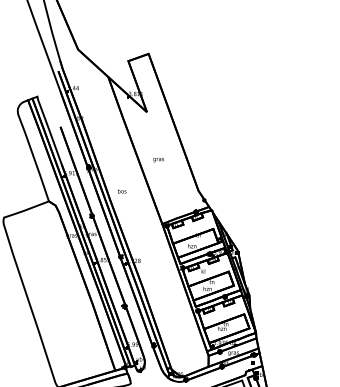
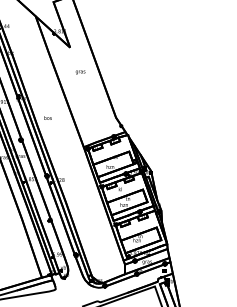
text: (158, 160) -> (80, 72), moved

